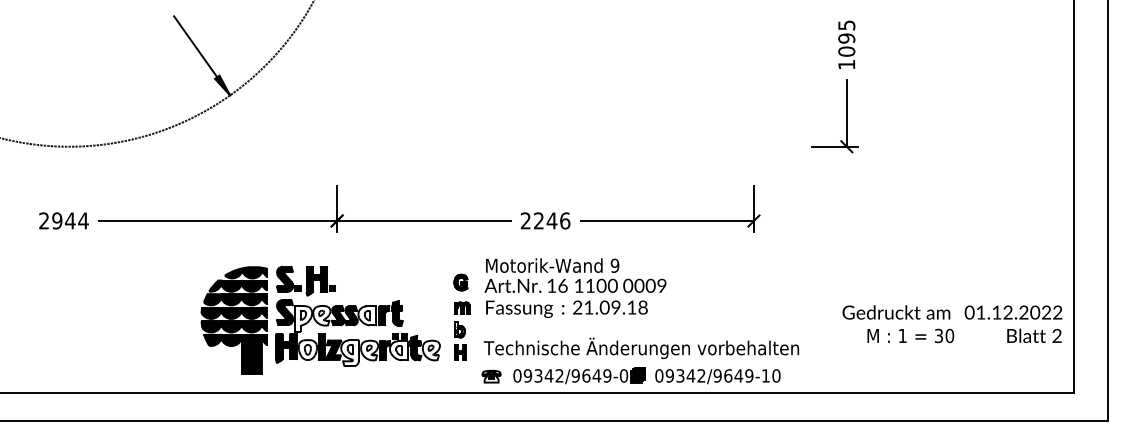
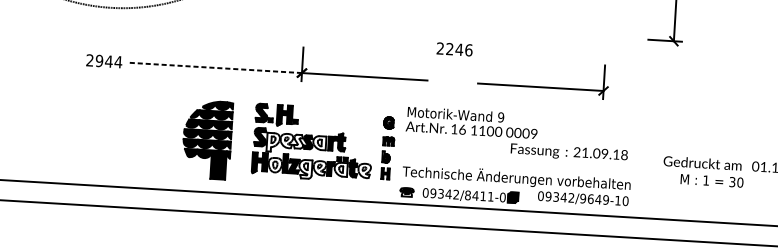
line: (217, 220) -> (215, 67), solid -> dashed
text: (545, 220) -> (454, 49), moved
text: (566, 308) -> (569, 152), moved
fill: (337, 315) -> (298, 141), removed
part: (233, 320) -> (206, 139), moved
text: (591, 375) -> (479, 195), 09342/9649-0 -> 09342/8411-0
text: (717, 376) -> (582, 199), moved

